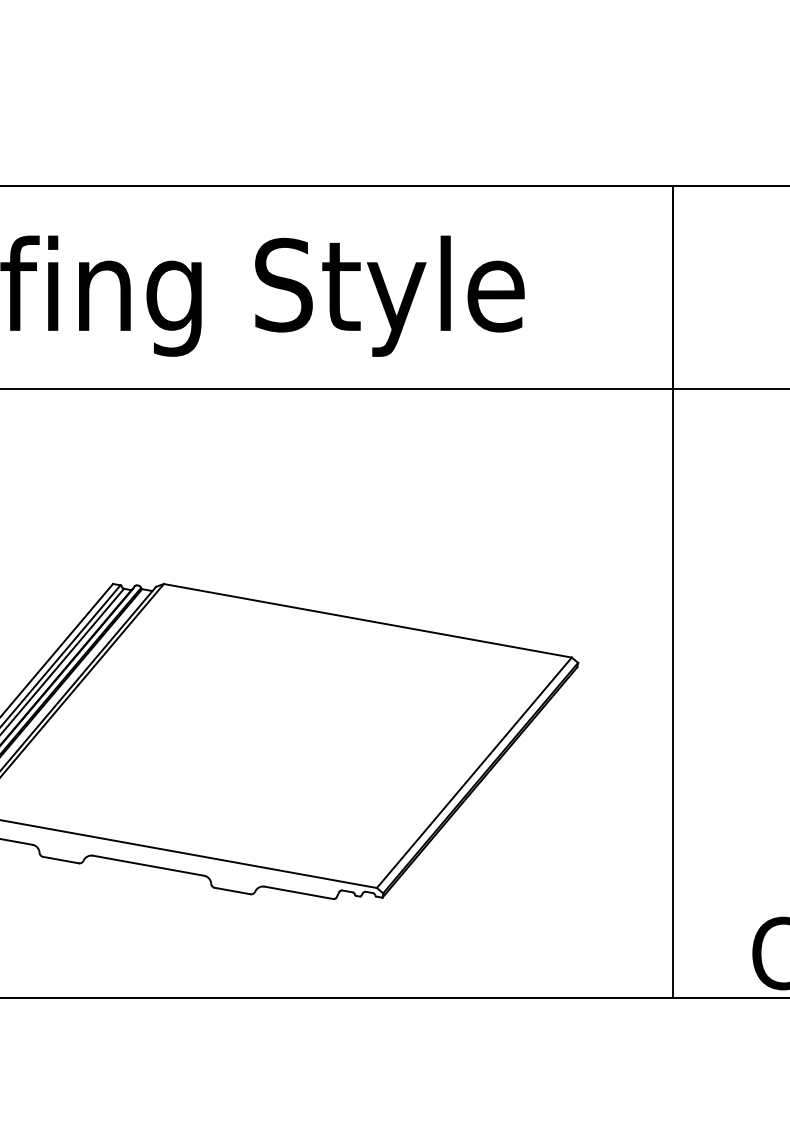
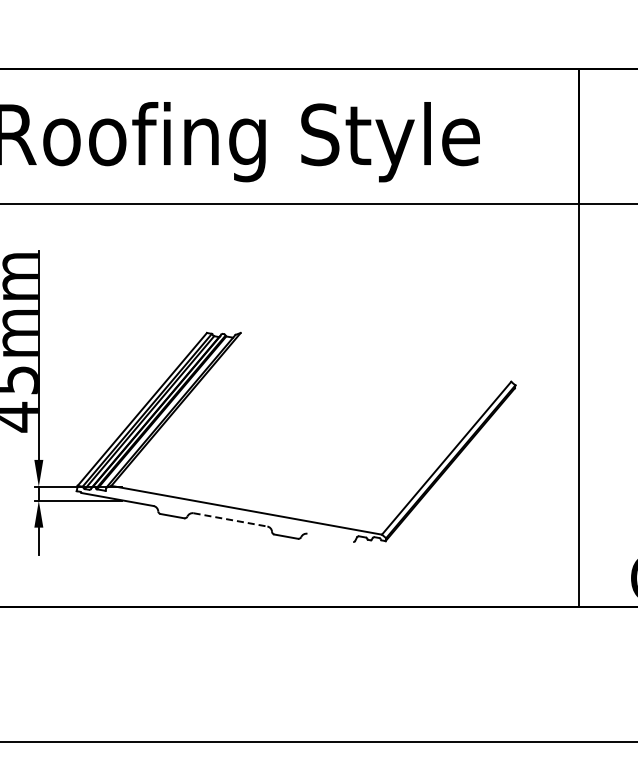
line: (367, 620) -> (375, 357), removed
line: (150, 865) -> (231, 519), solid -> dashed
line: (299, 892) -> (330, 537), removed

